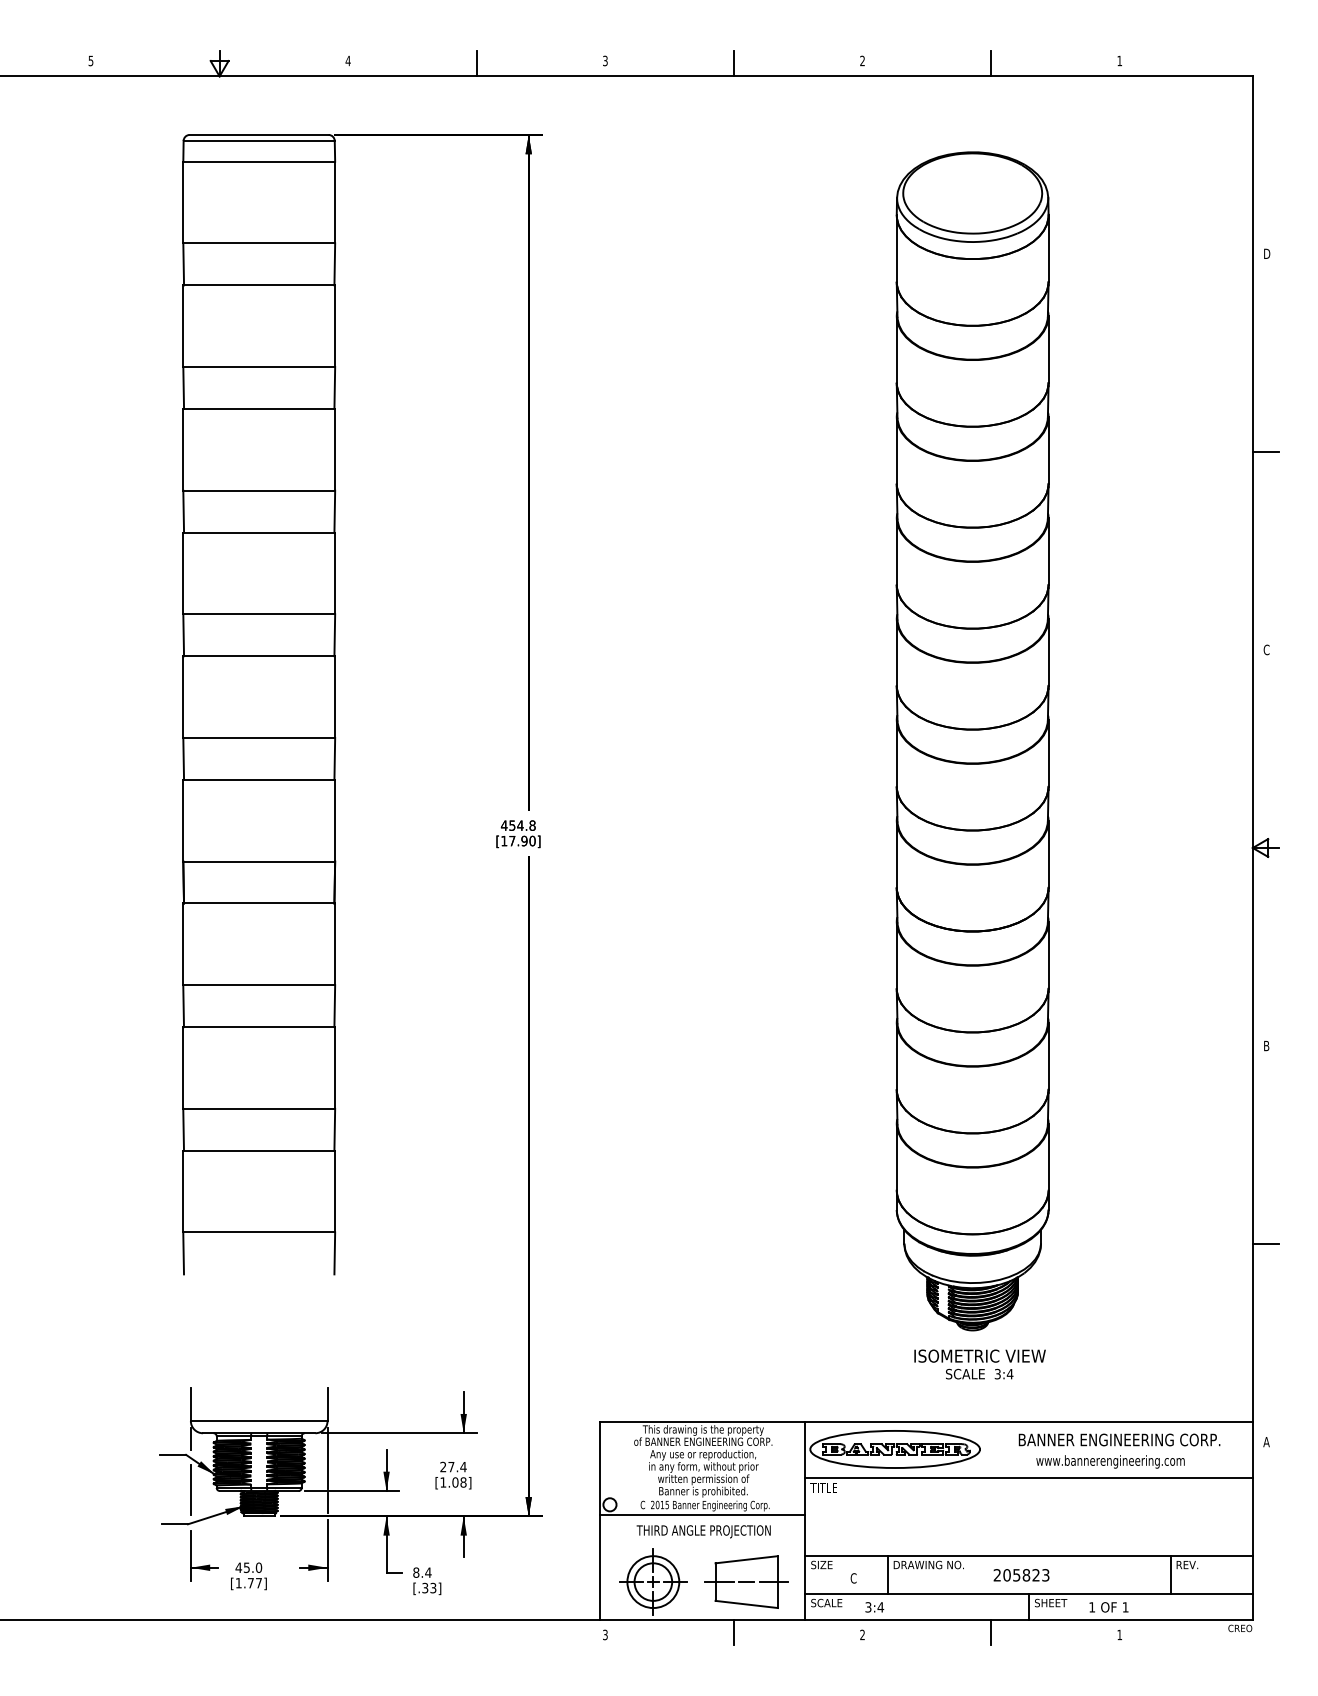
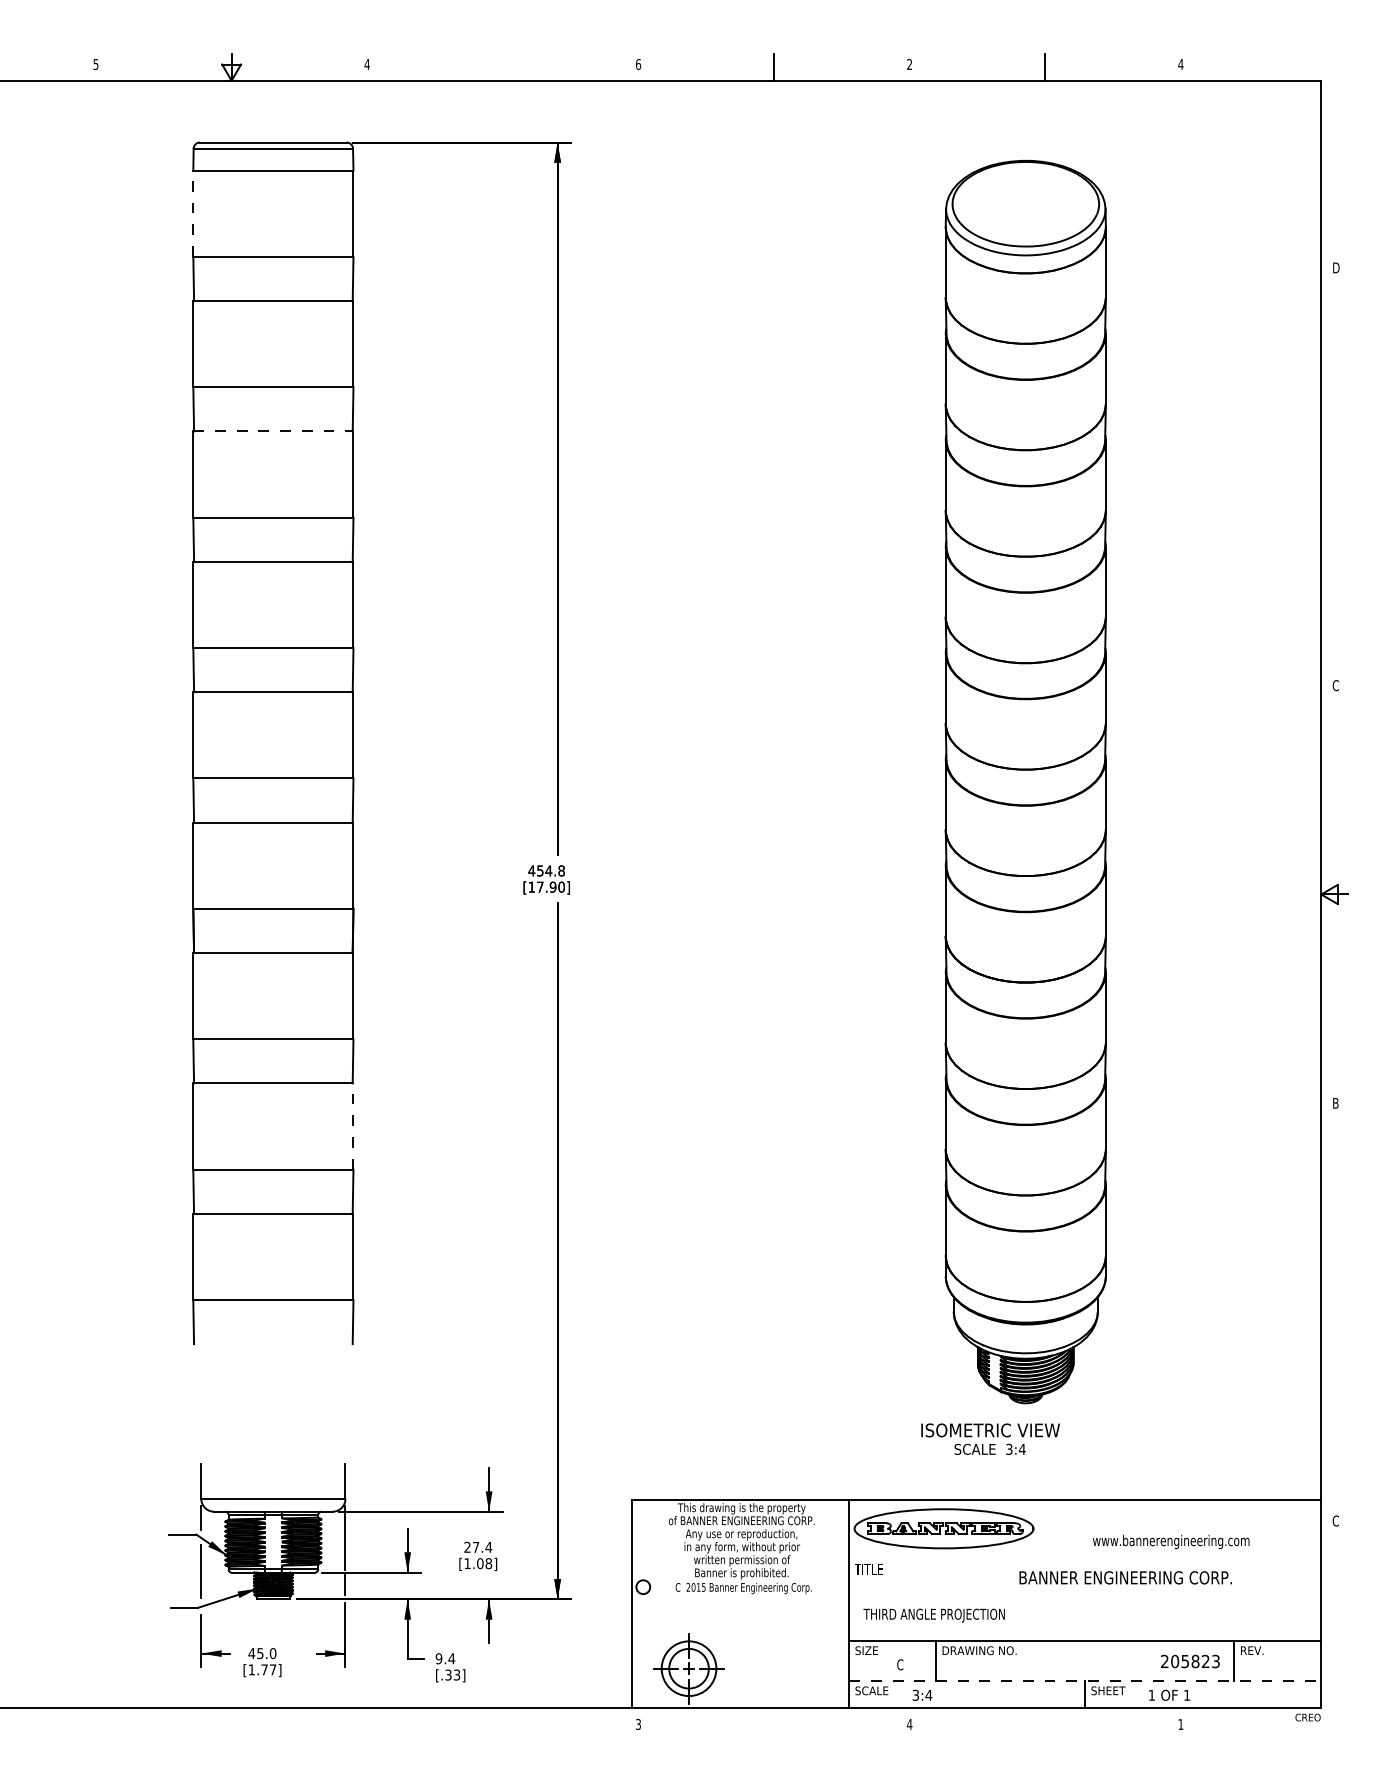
text: (605, 60) -> (638, 64), 3 -> 6
text: (1119, 60) -> (1180, 64), 1 -> 4
line: (476, 62) -> (502, 66), removed
line: (183, 202) -> (193, 213), solid -> dashed
line: (259, 408) -> (273, 431), solid -> dashed
line: (1265, 451) -> (1334, 476), removed
line: (335, 1067) -> (353, 1126), solid -> dashed
line: (1265, 1244) -> (1334, 1312), removed
text: (979, 1363) -> (990, 1438), moved
text: (1119, 1439) -> (1125, 1577), moved
text: (1266, 1441) -> (1335, 1520), A -> C
line: (1029, 1477) -> (1085, 1558), removed
line: (702, 1514) -> (740, 1597), removed
text: (703, 1531) -> (933, 1615), moved
text: (415, 1572) -> (438, 1658), 8.4 -> 9.4
text: (1021, 1575) -> (1190, 1661), moved
part: (746, 1581) -> (787, 1668), removed
line: (1029, 1594) -> (1085, 1681), solid -> dashed
line: (734, 1632) -> (774, 1721), removed
line: (991, 1632) -> (1045, 1721), removed
text: (862, 1634) -> (909, 1723), 2 -> 4

